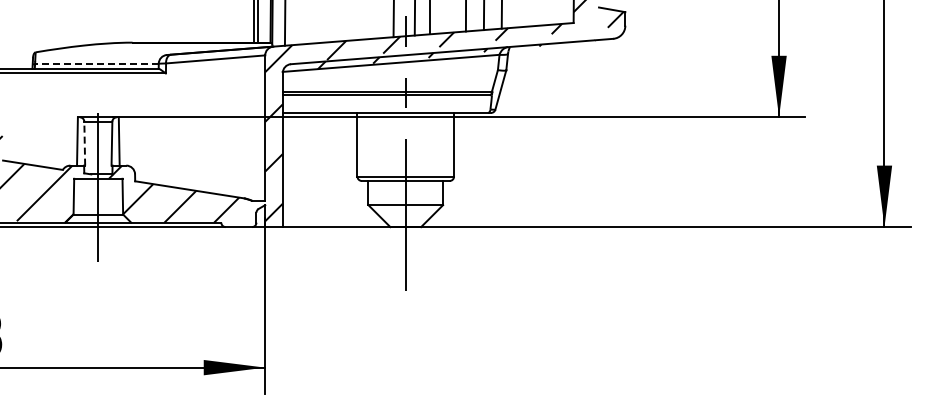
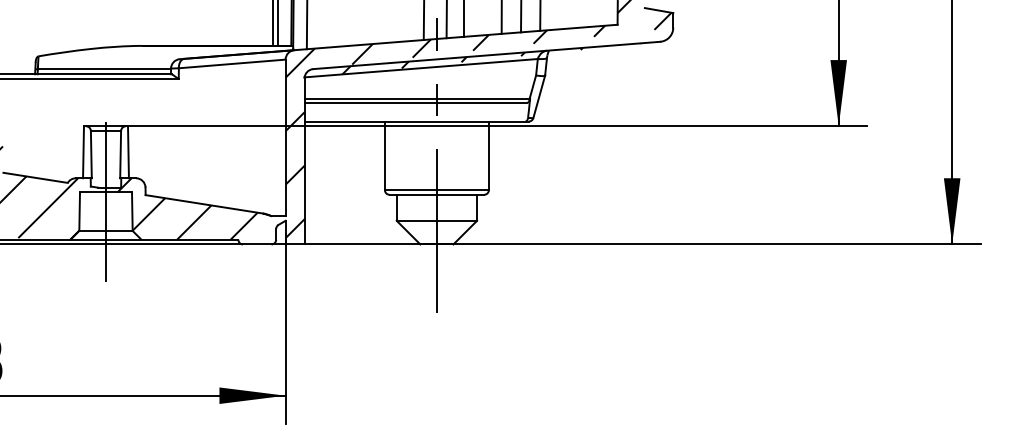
line: (96, 64) -> (104, 69), dashed -> solid
line: (84, 143) -> (91, 154), dashed -> solid

